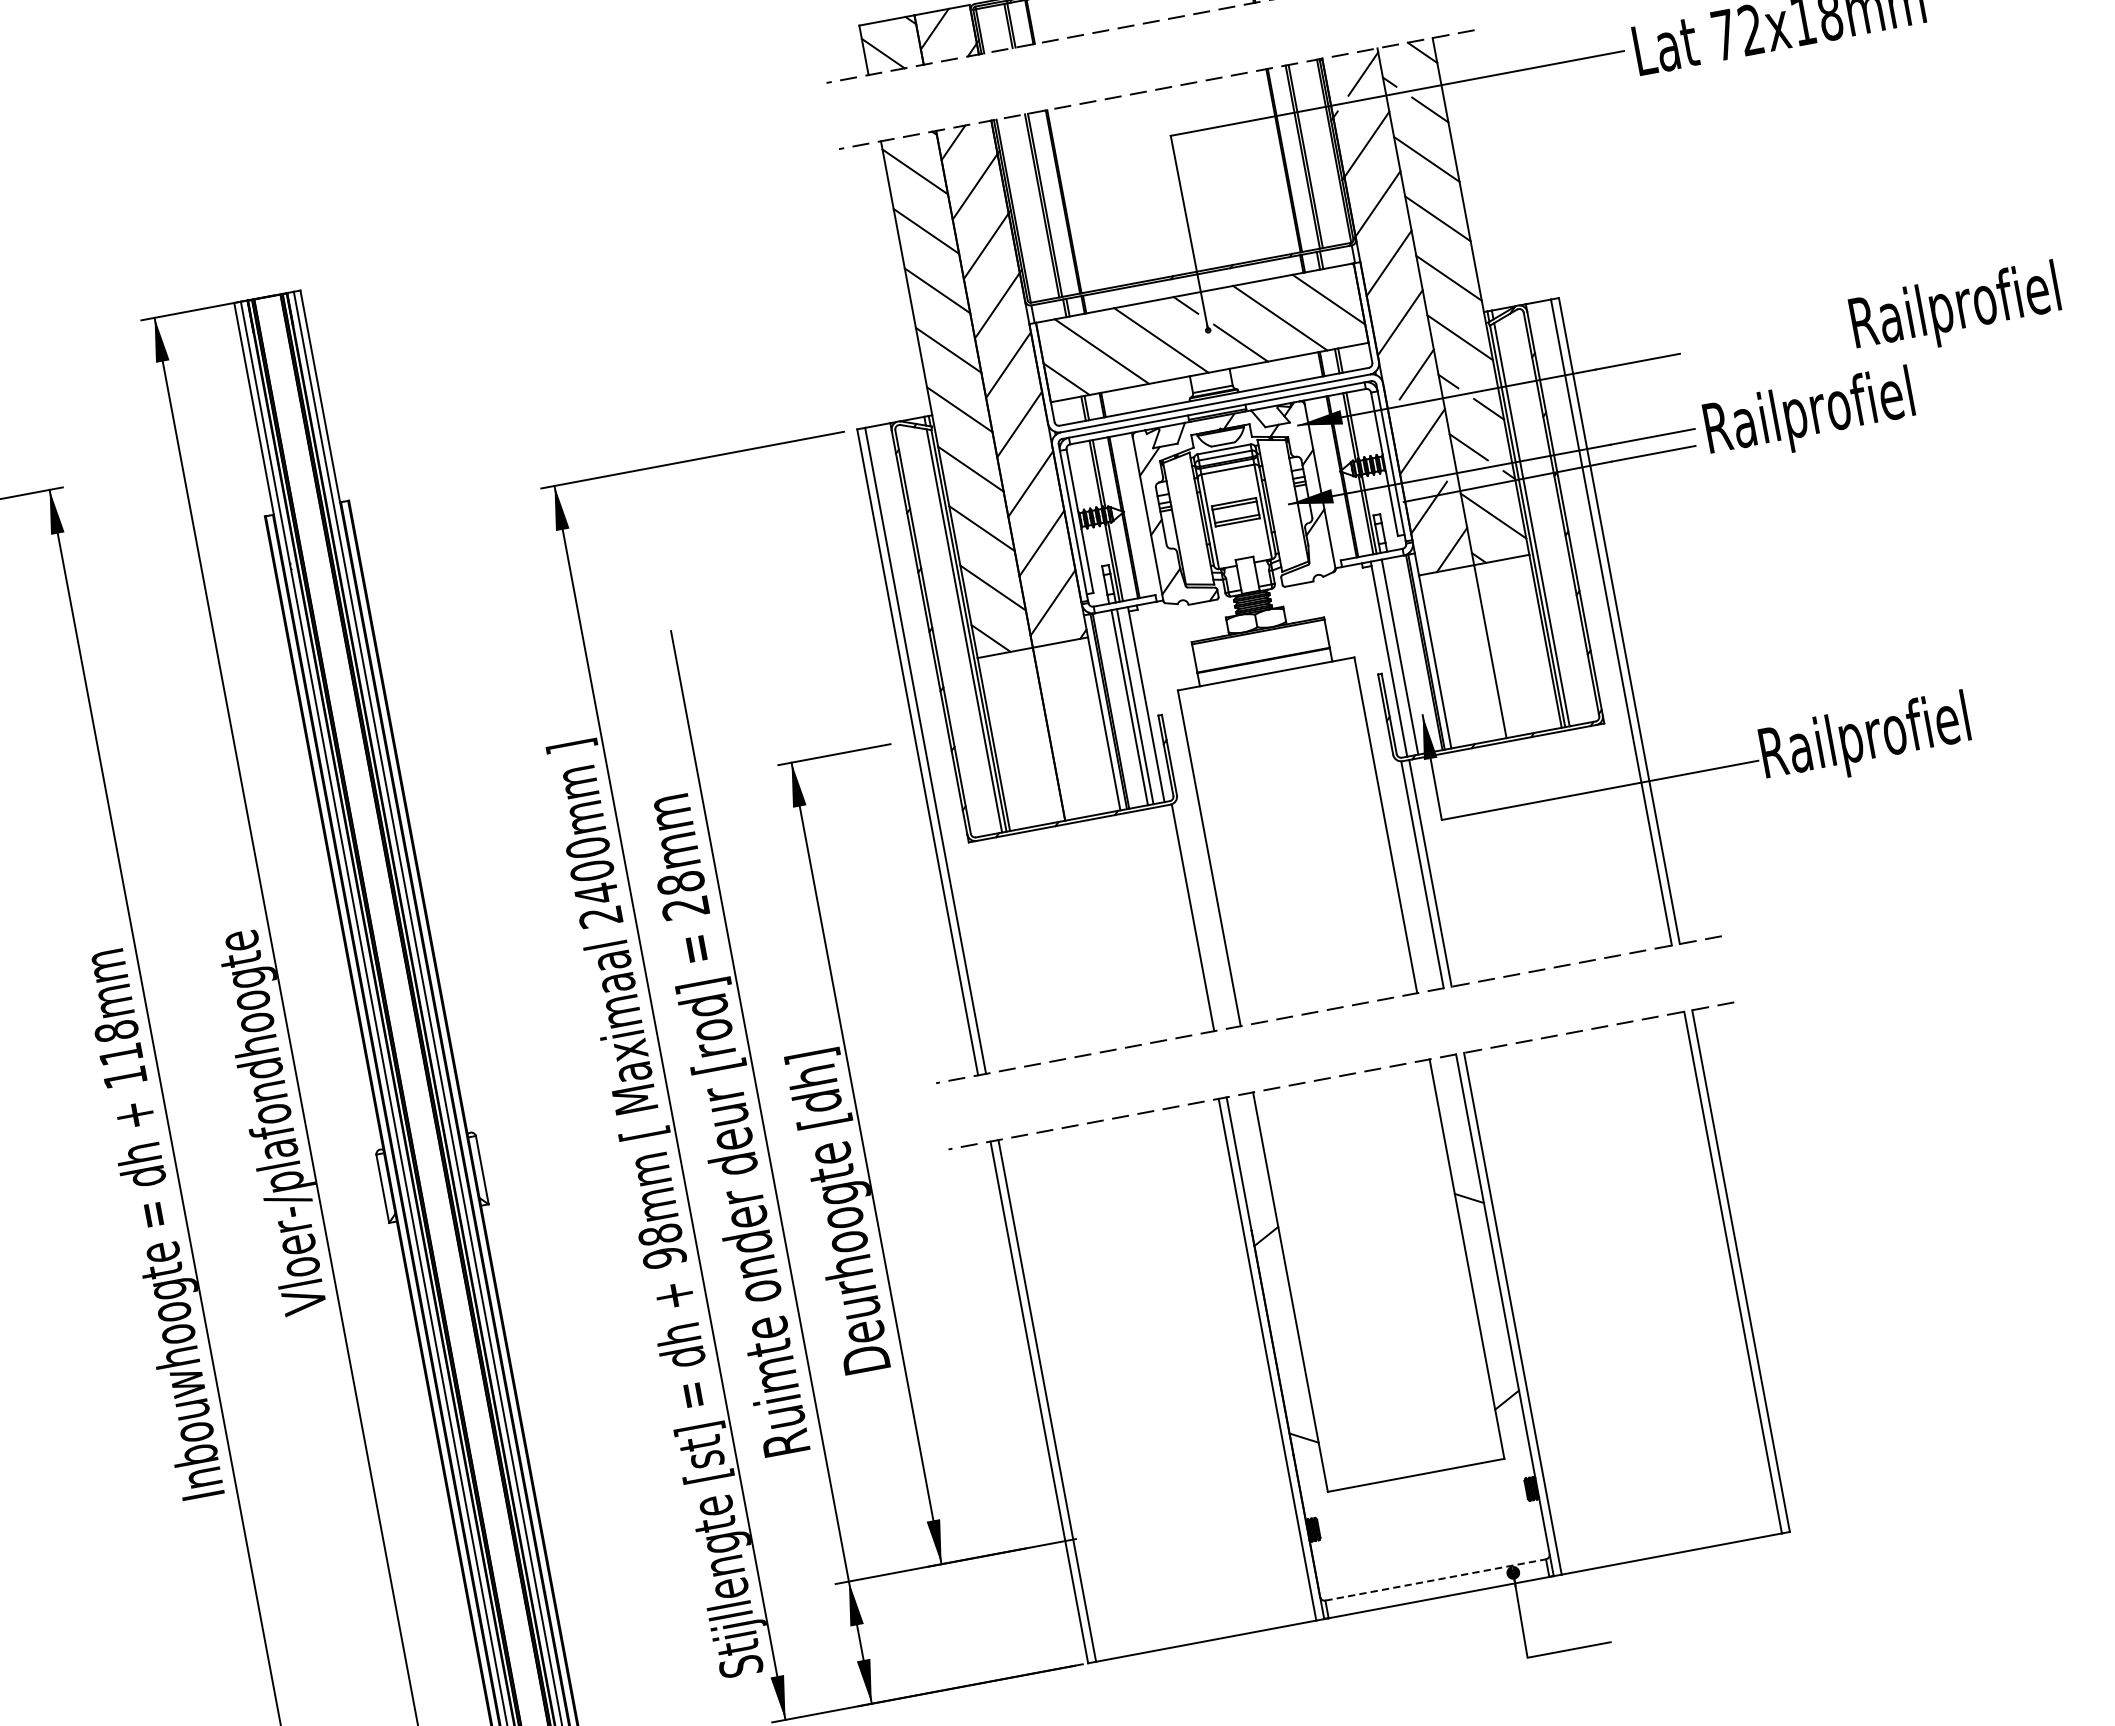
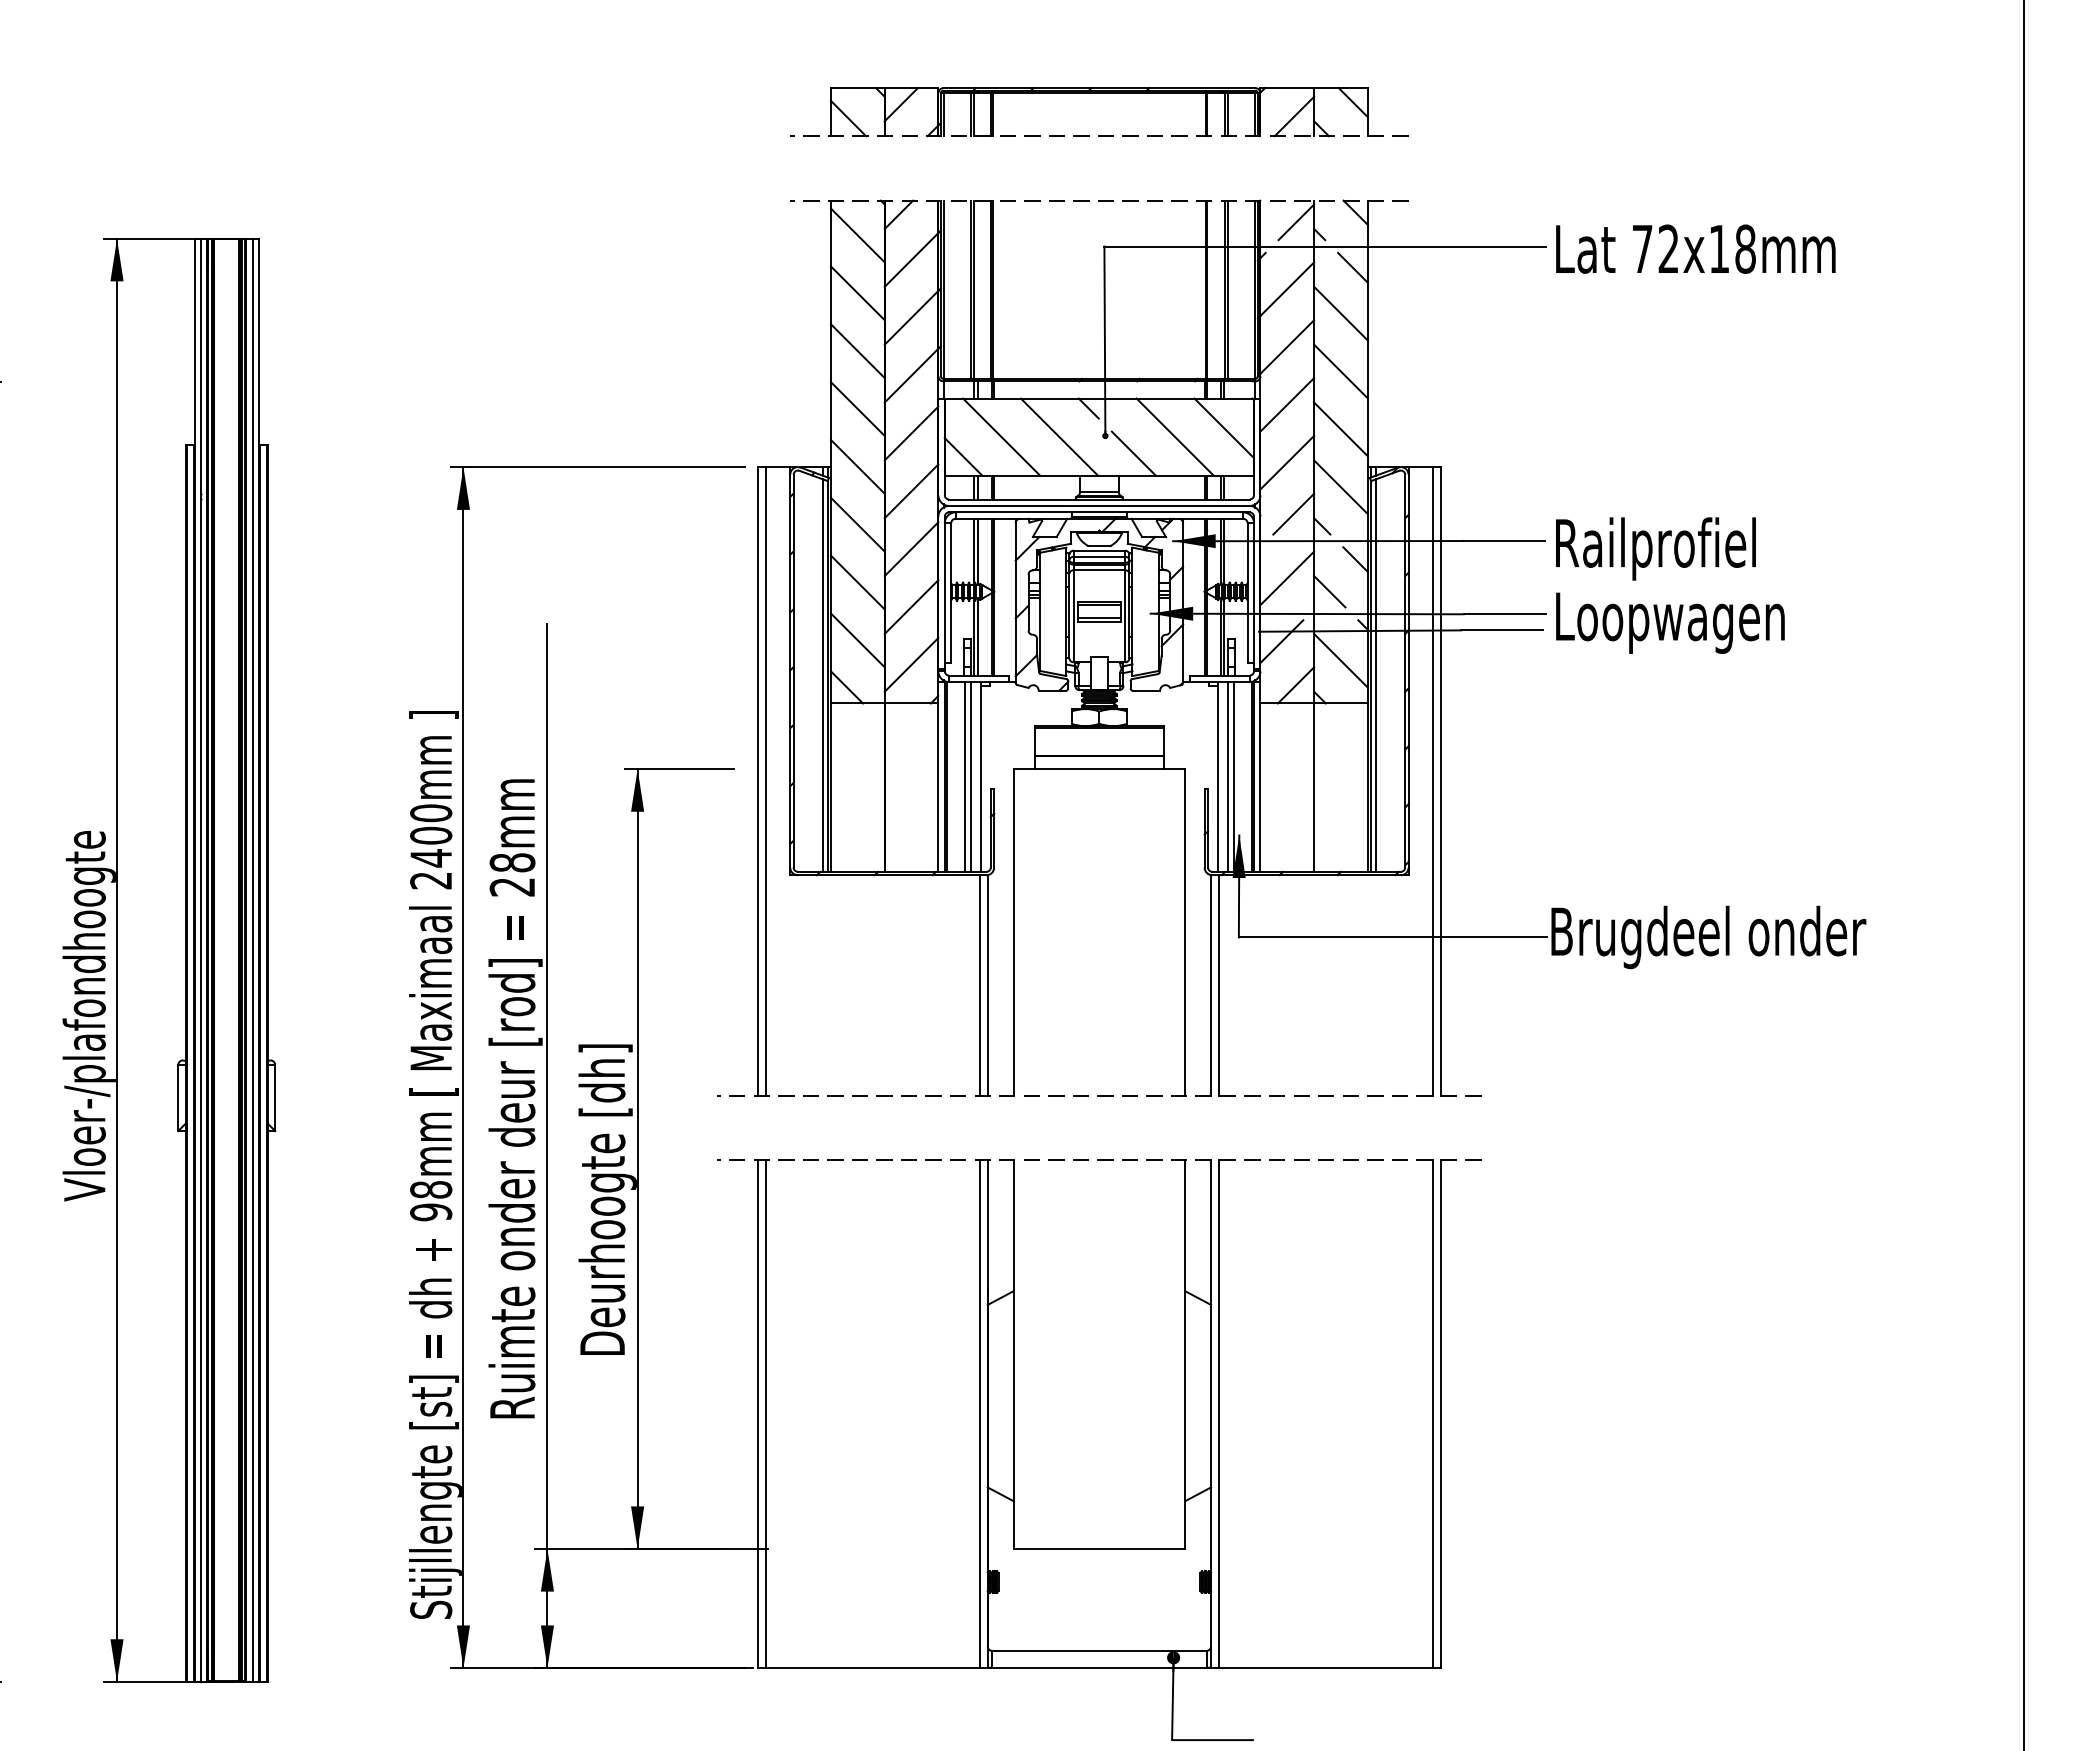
text: (1955, 310) -> (1655, 548), moved
text: (1826, 411) -> (1672, 621), Railprofiel -> Loopwagen
line: (1405, 655) -> (1233, 776), added
text: (1926, 729) -> (1710, 937), Railprofiel -> Brugdeel onder
line: (1185, 919) -> (980, 985), added
line: (1435, 1579) -> (1099, 1650), dashed -> solid

